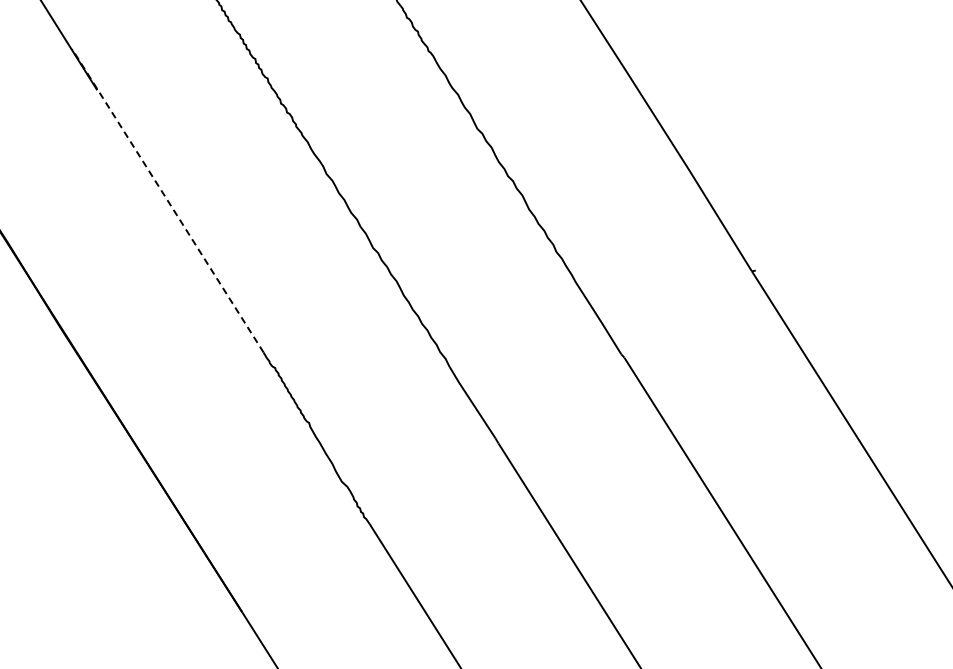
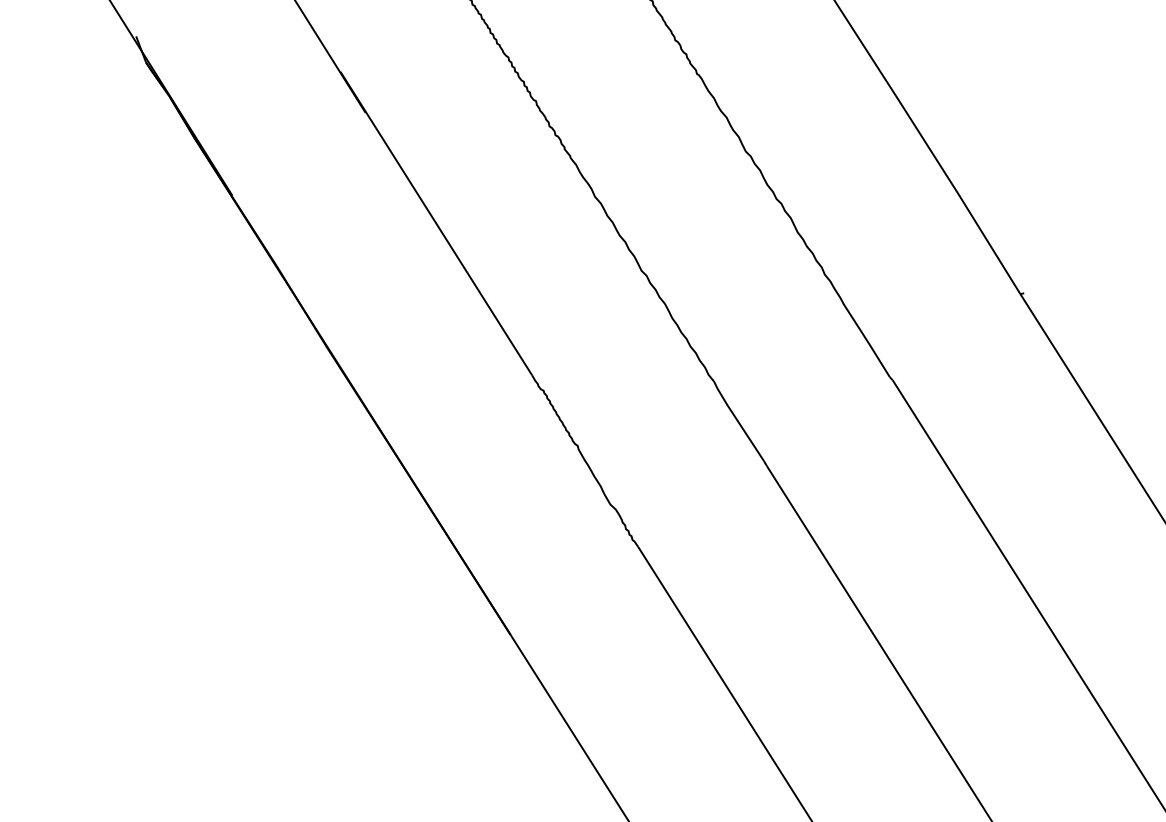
line: (168, 200) -> (436, 223), dashed -> solid

